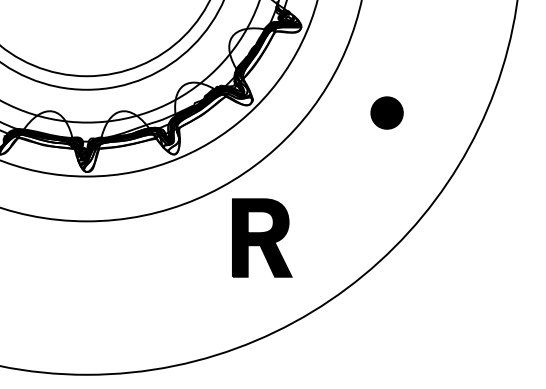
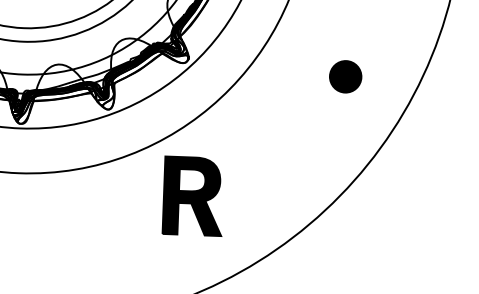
part: (386, 112) -> (345, 76), moved

